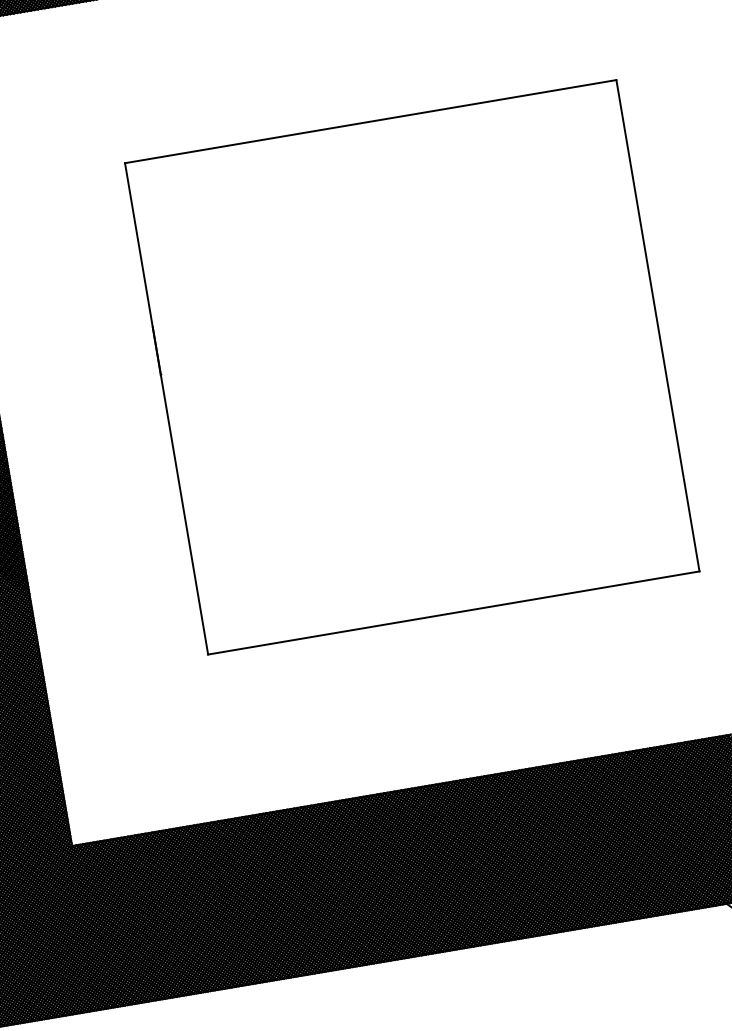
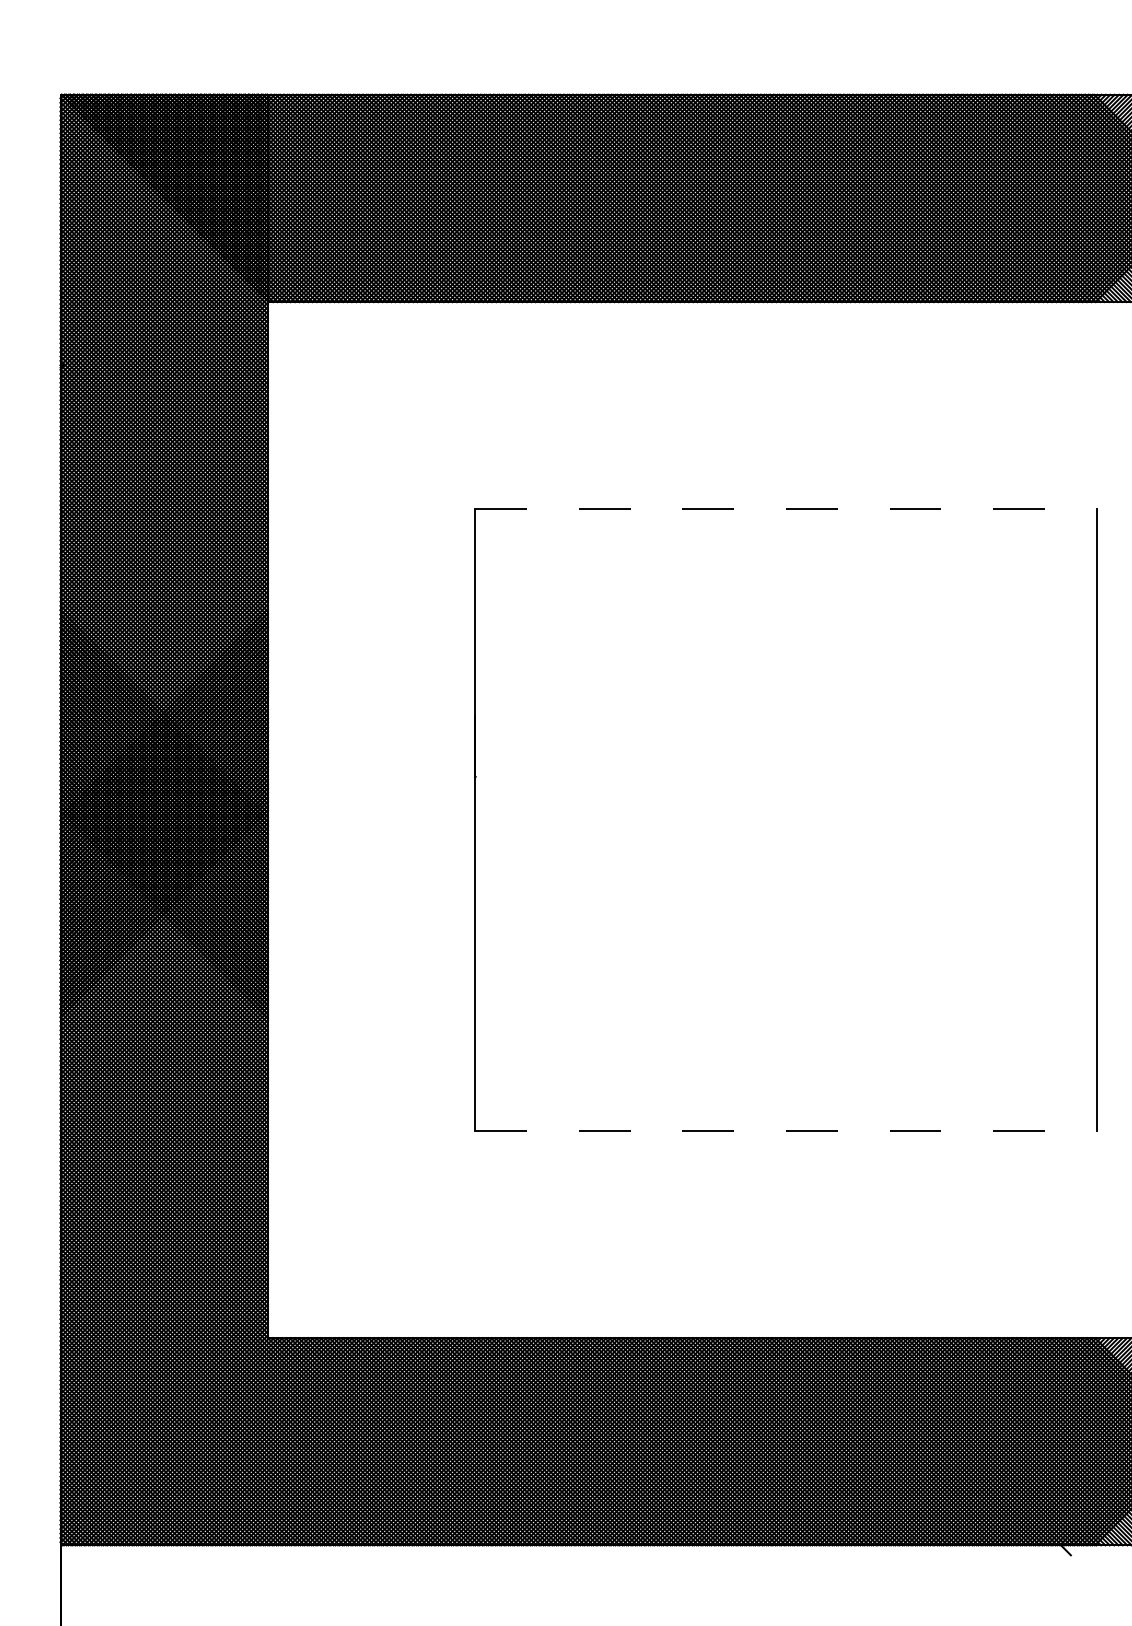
line: (370, 121) -> (785, 509), solid -> dashed
line: (453, 612) -> (785, 1130), solid -> dashed

